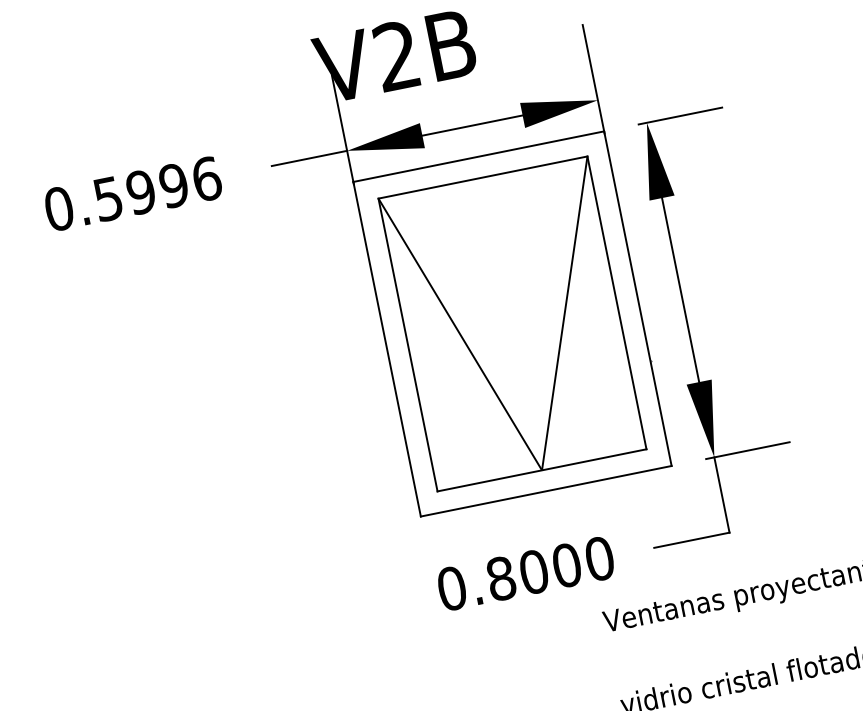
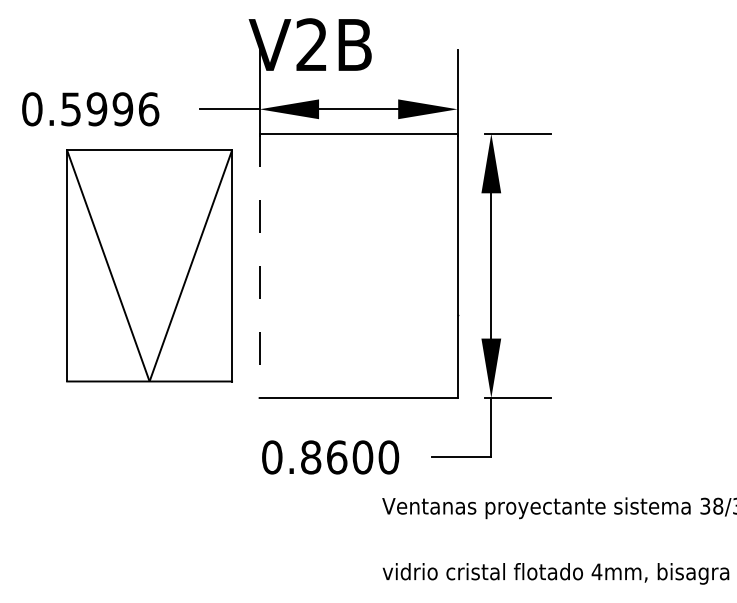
part: (512, 323) -> (149, 265), moved
line: (387, 350) -> (259, 266), solid -> dashed
text: (533, 572) -> (336, 457), 0.8000 -> 0.8600

